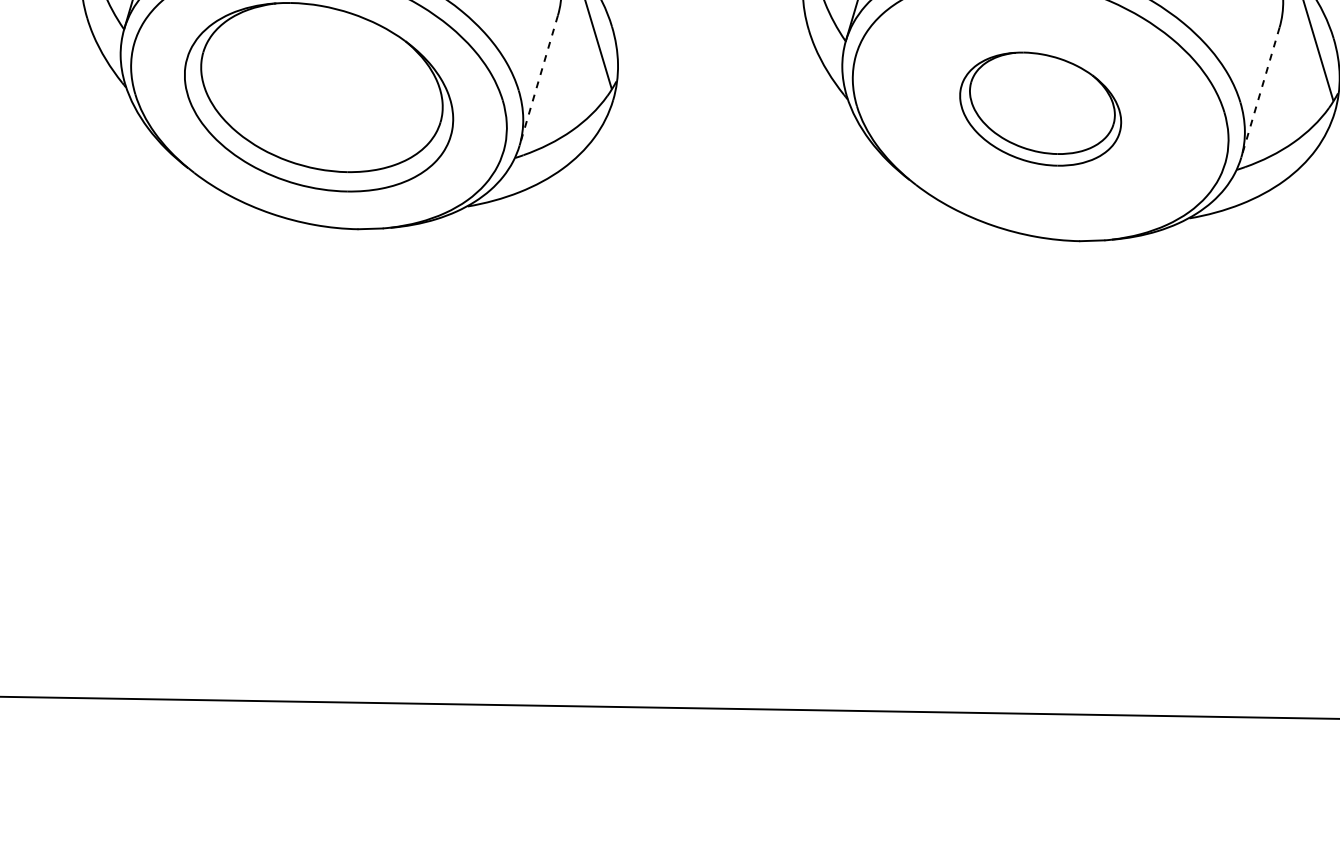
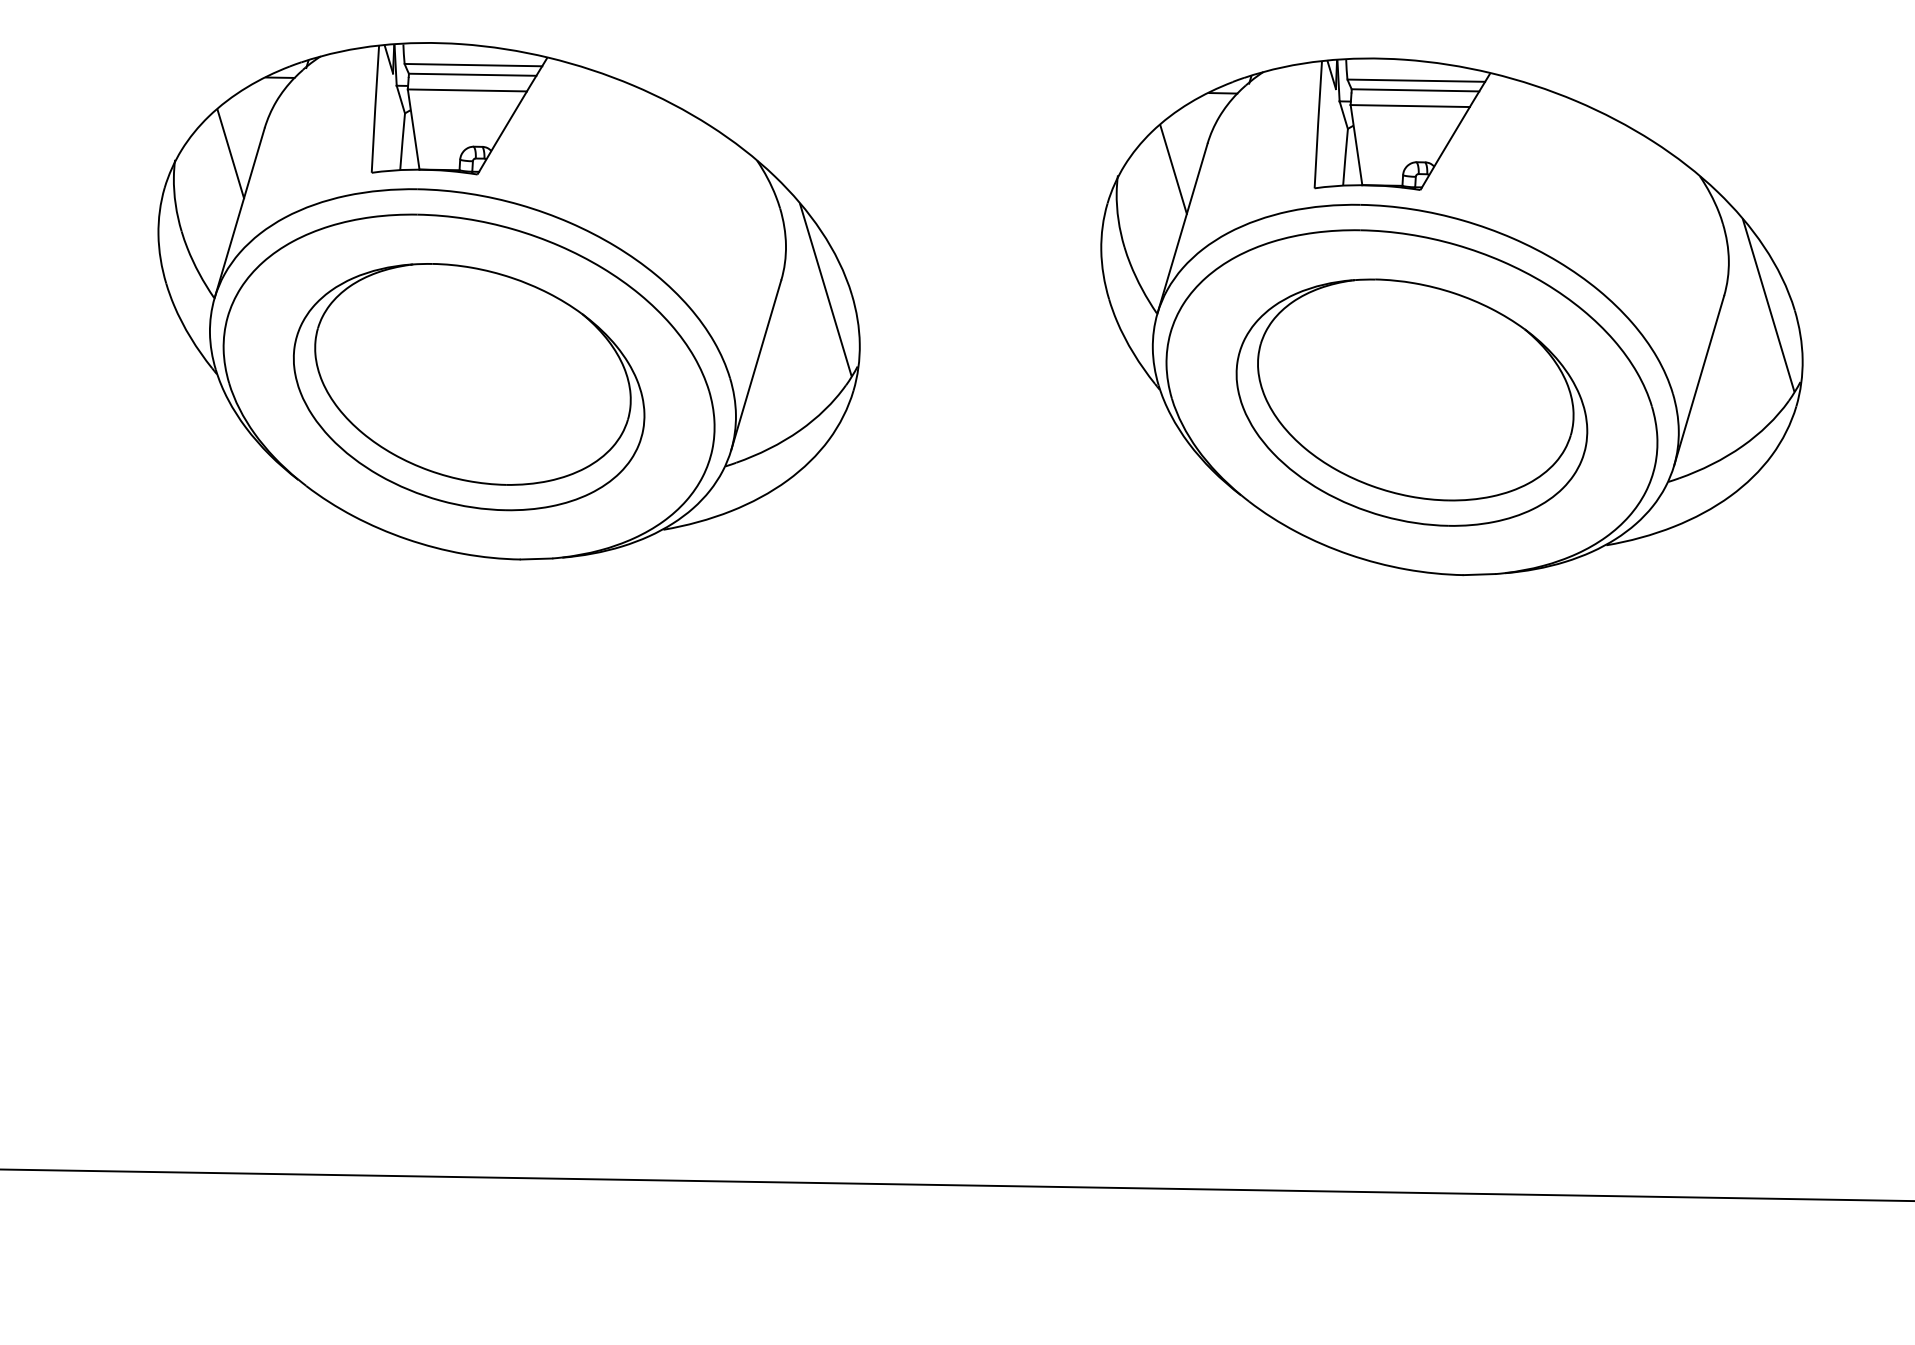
line: (538, 80) -> (756, 365), dashed -> solid
line: (1260, 93) -> (1699, 381), dashed -> solid
part: (1040, 109) -> (1411, 402), size x1.67

